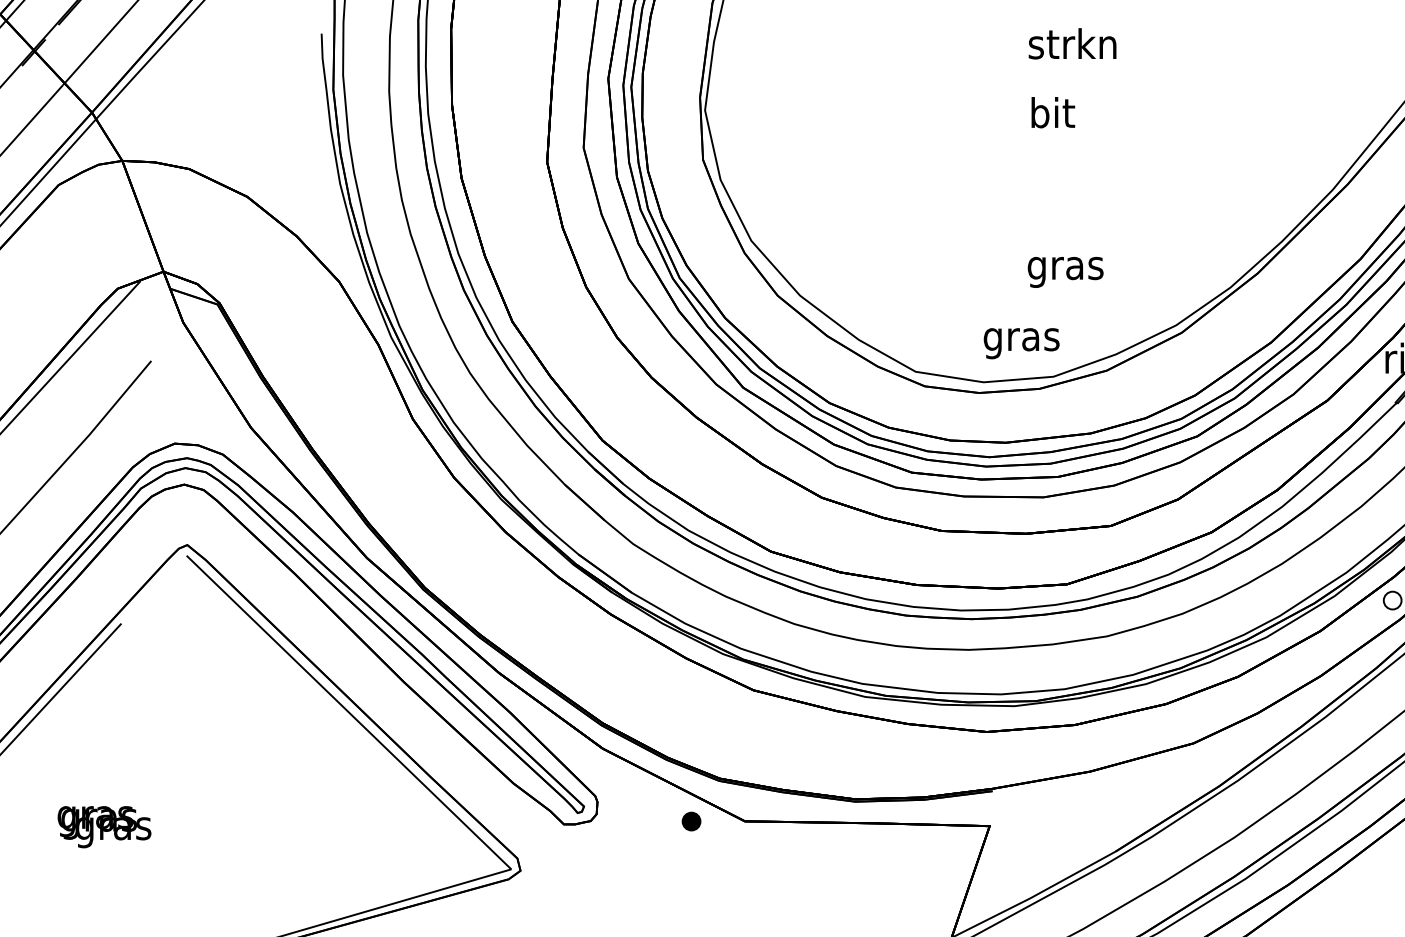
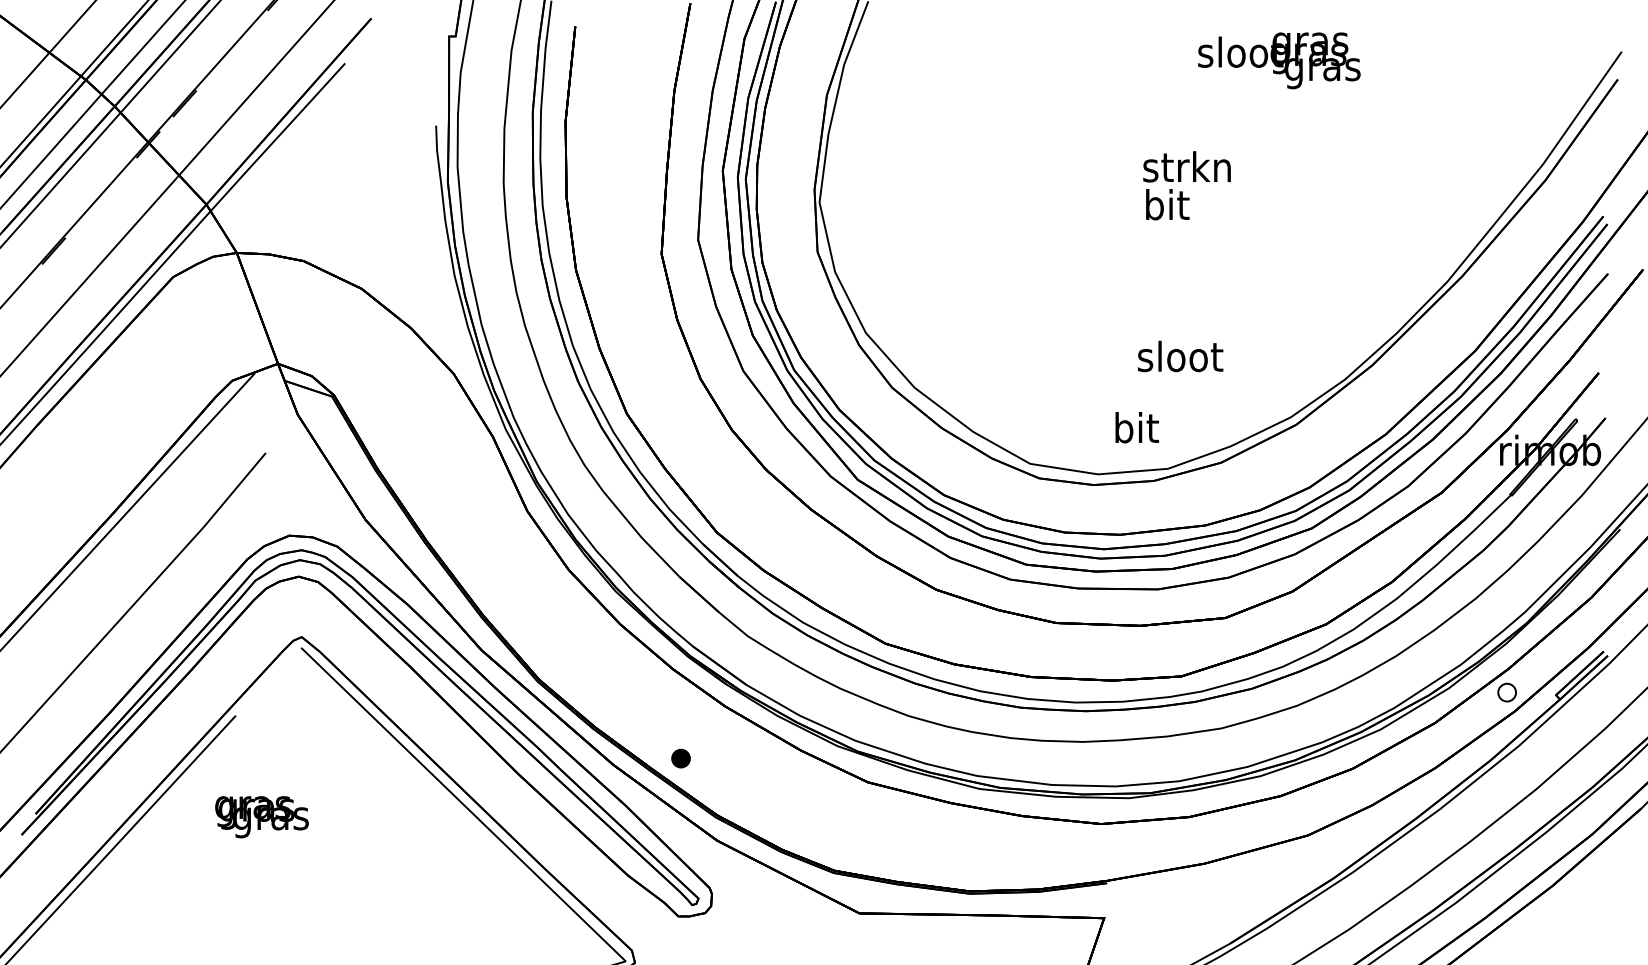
text: (1072, 43) -> (1186, 166), moved
text: (1066, 268) -> (1180, 360), gras -> sloot
text: (1022, 339) -> (1136, 431), gras -> bit
part: (691, 821) -> (680, 758), moved
text: (104, 827) -> (261, 817), moved

